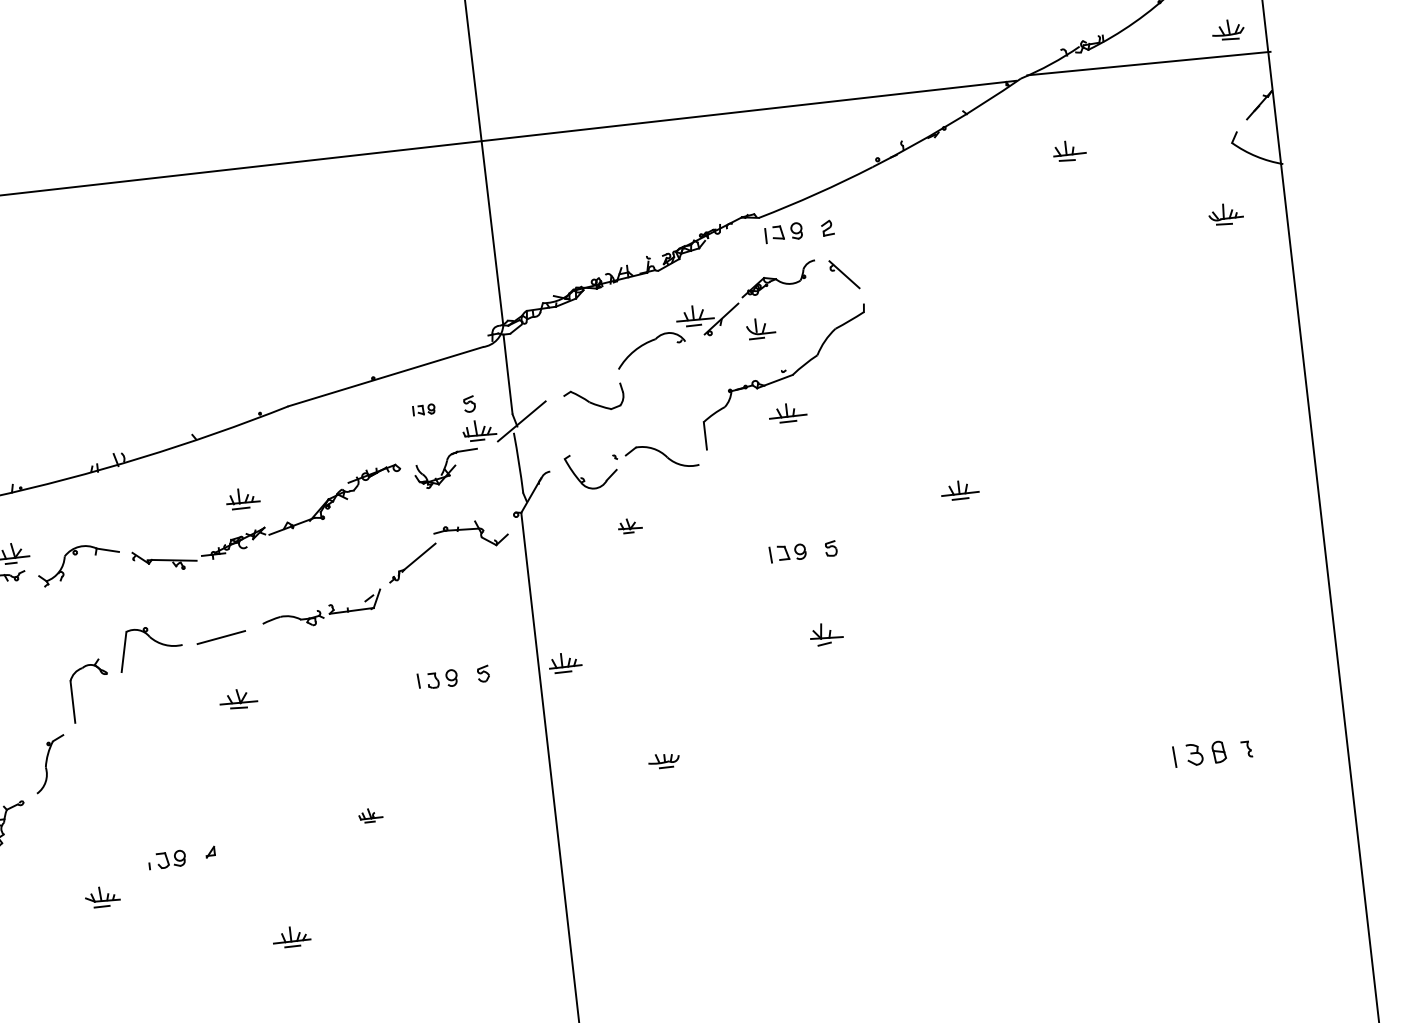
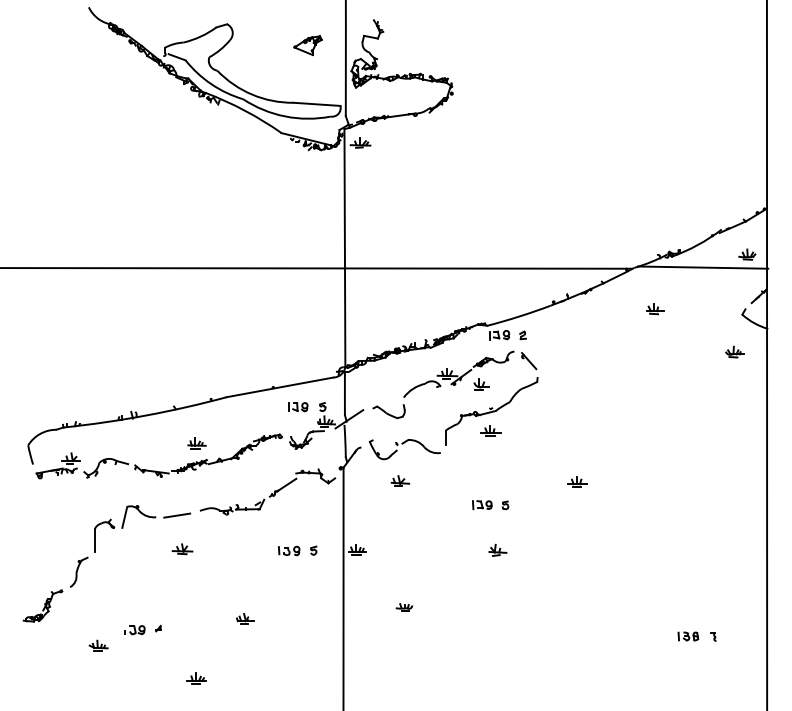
part: (424, 410) -> (298, 407), size x1.67
part: (630, 524) -> (400, 480), size x1.43
part: (1200, 754) -> (688, 636), size x0.71
part: (370, 814) -> (245, 618), size x1.43

